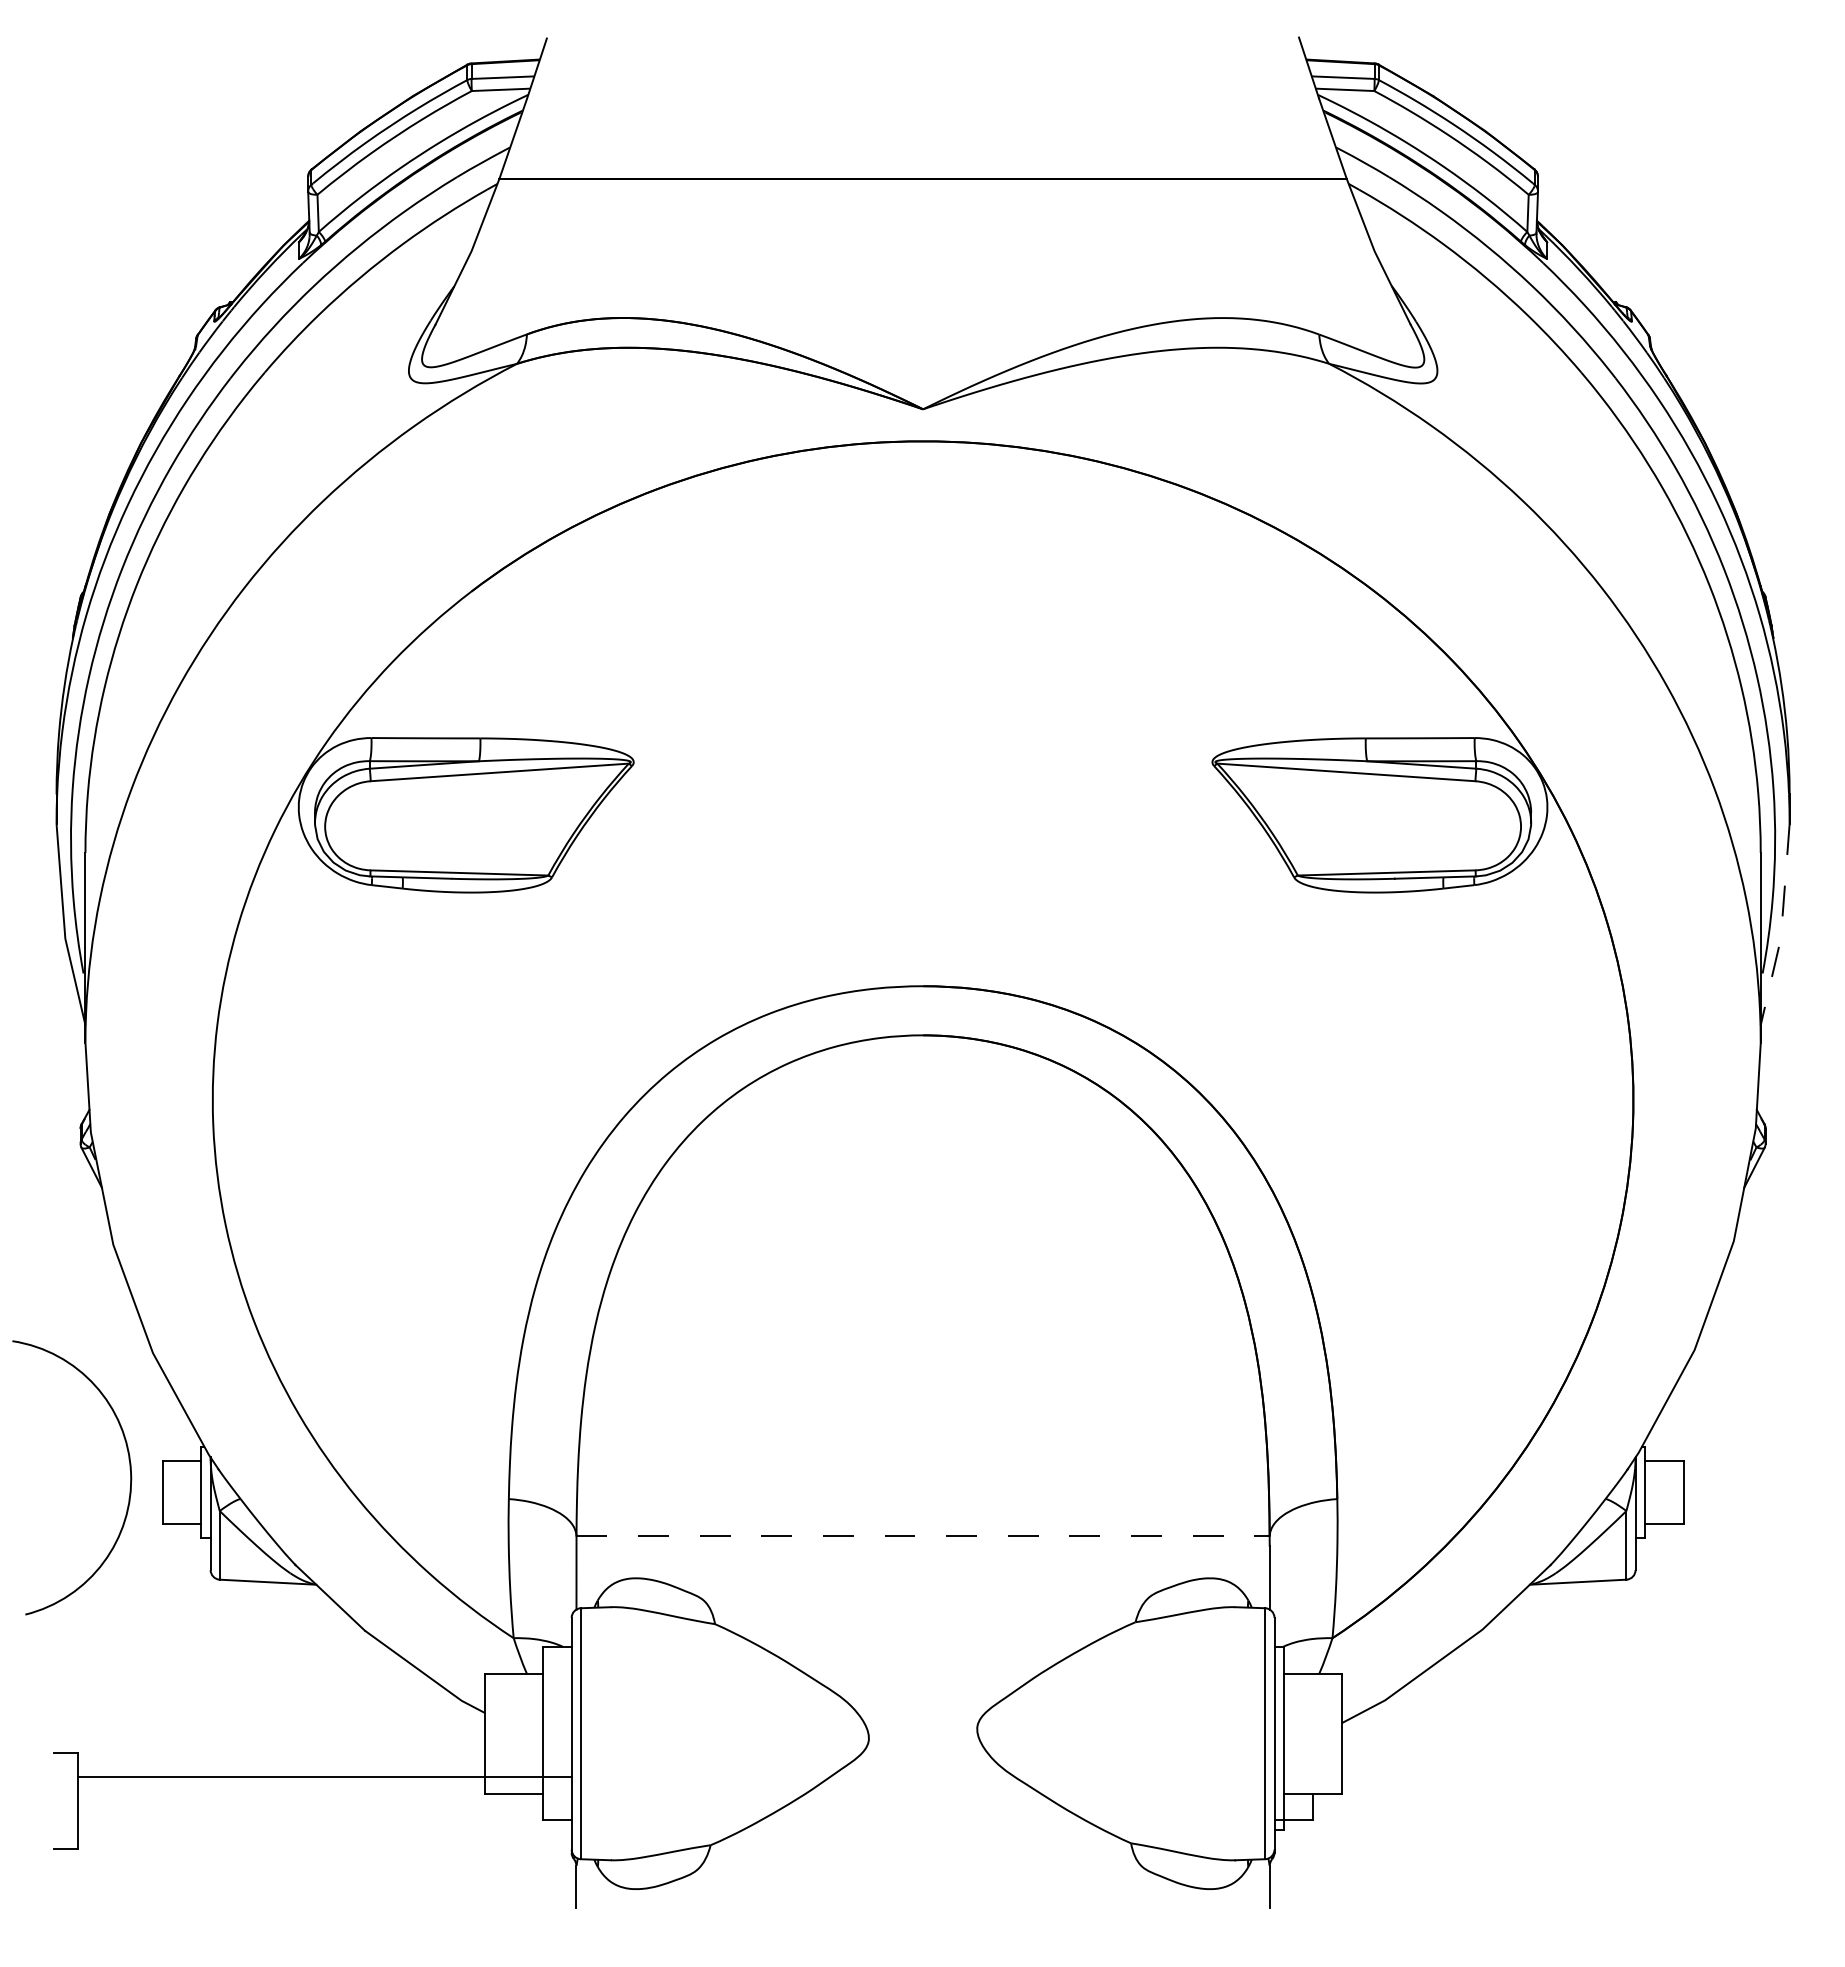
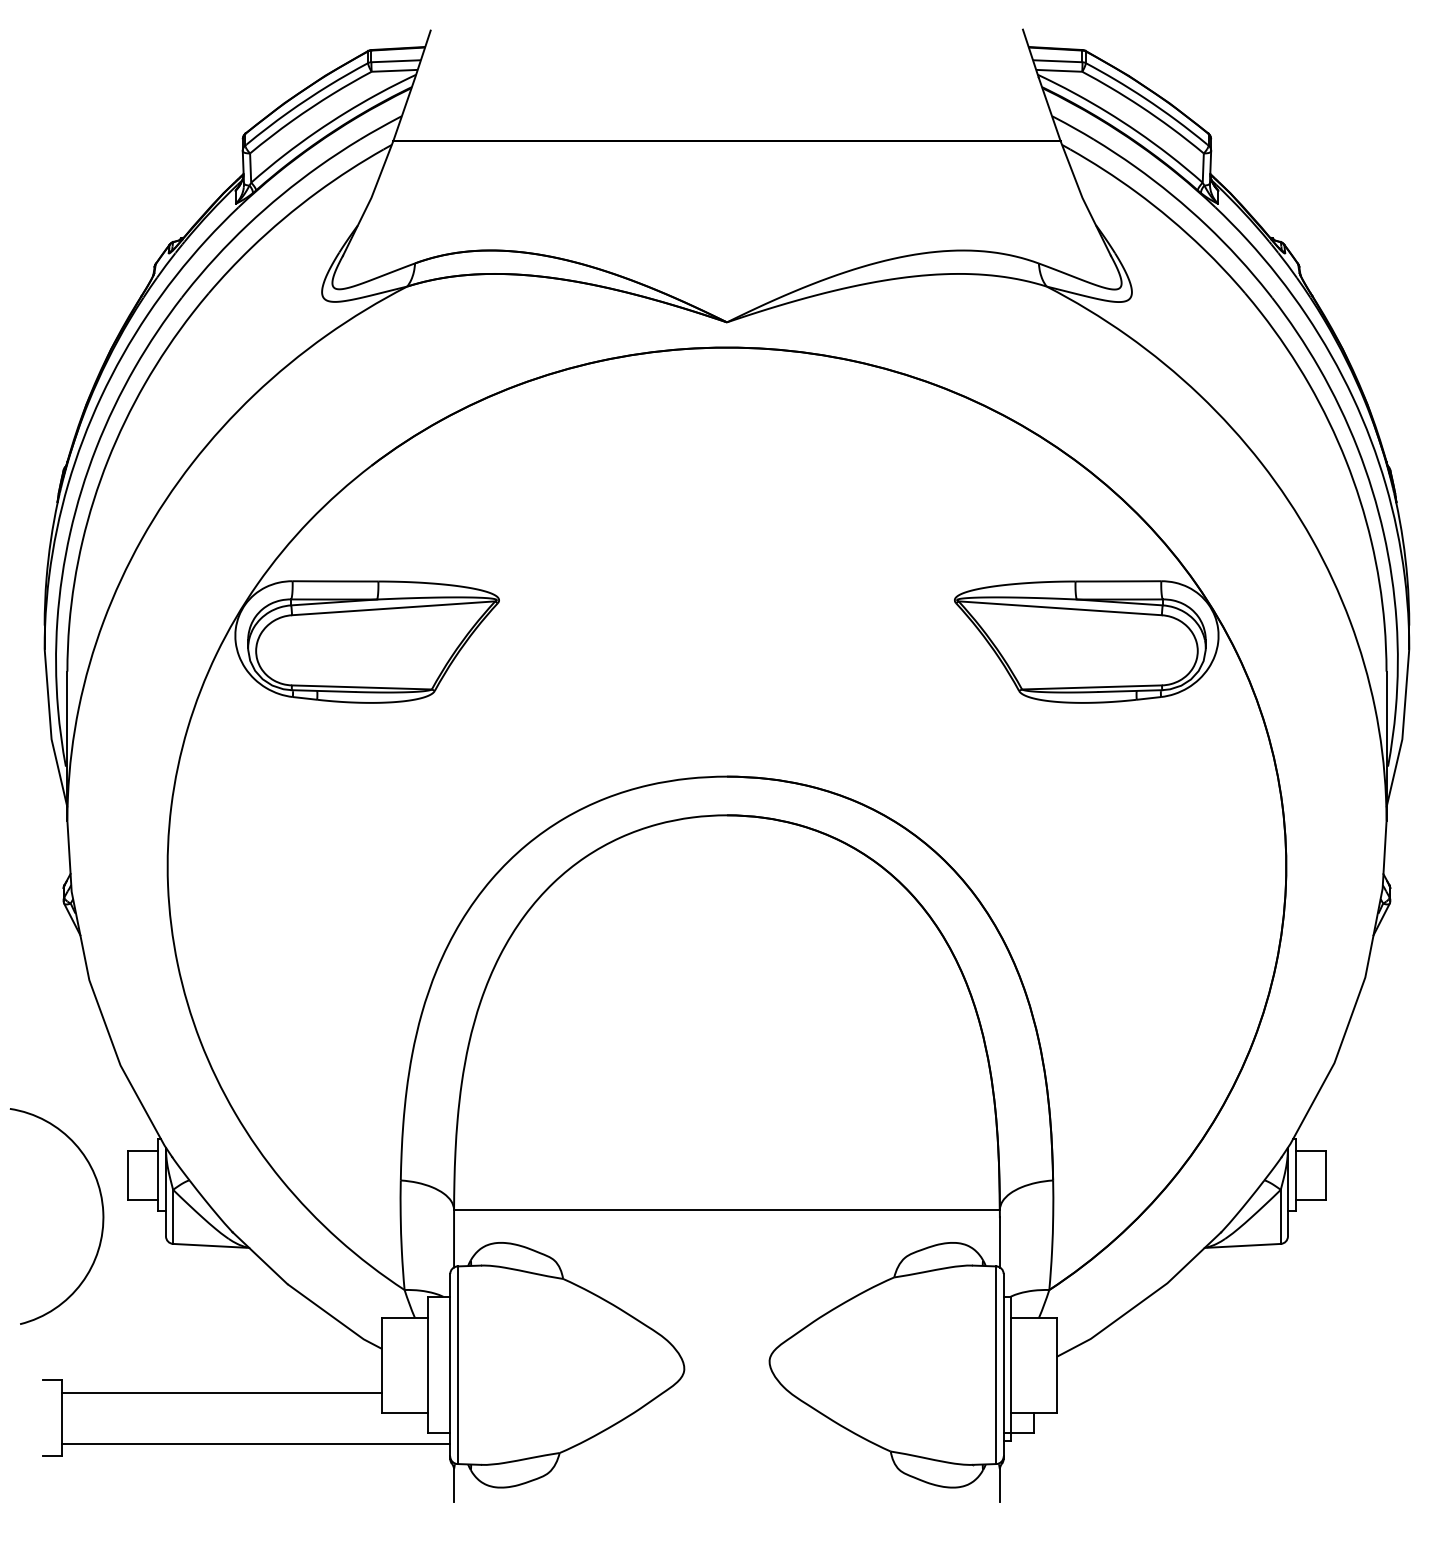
line: (1781, 926) -> (1402, 729), dashed -> solid
arc: (129, 1468) -> (102, 1209), moved
line: (923, 1536) -> (727, 1209), dashed -> solid
line: (281, 1768) -> (221, 1392), added
line: (324, 1777) -> (255, 1443), moved

